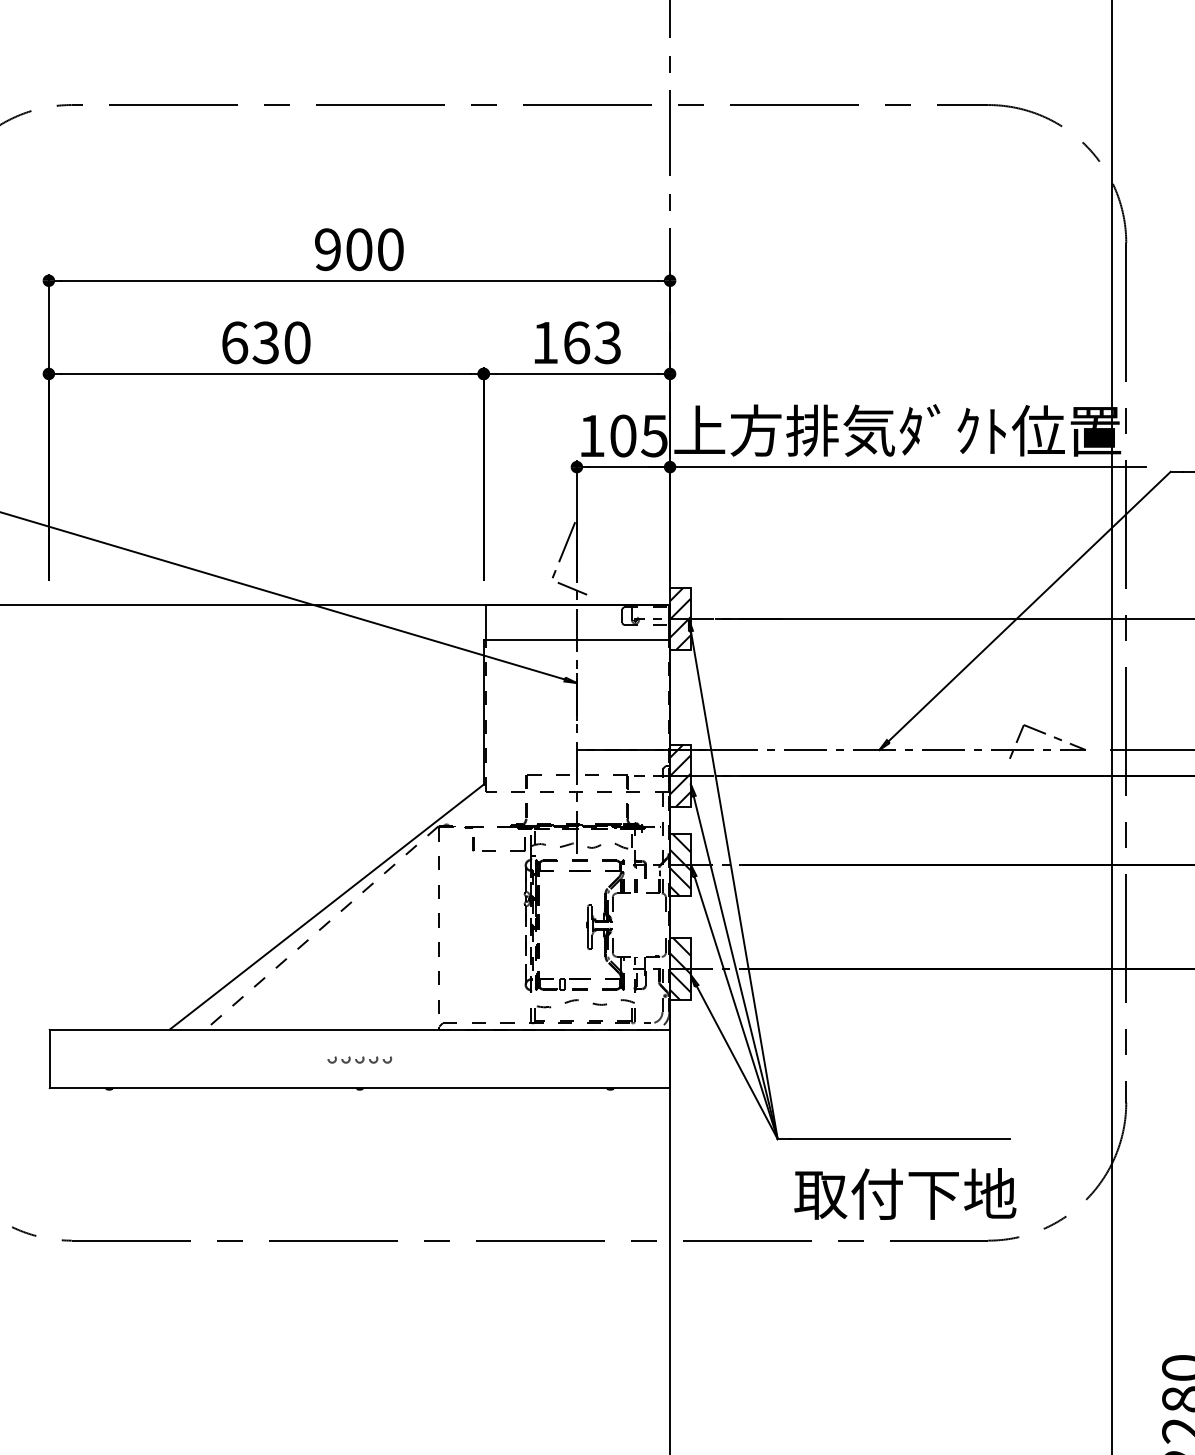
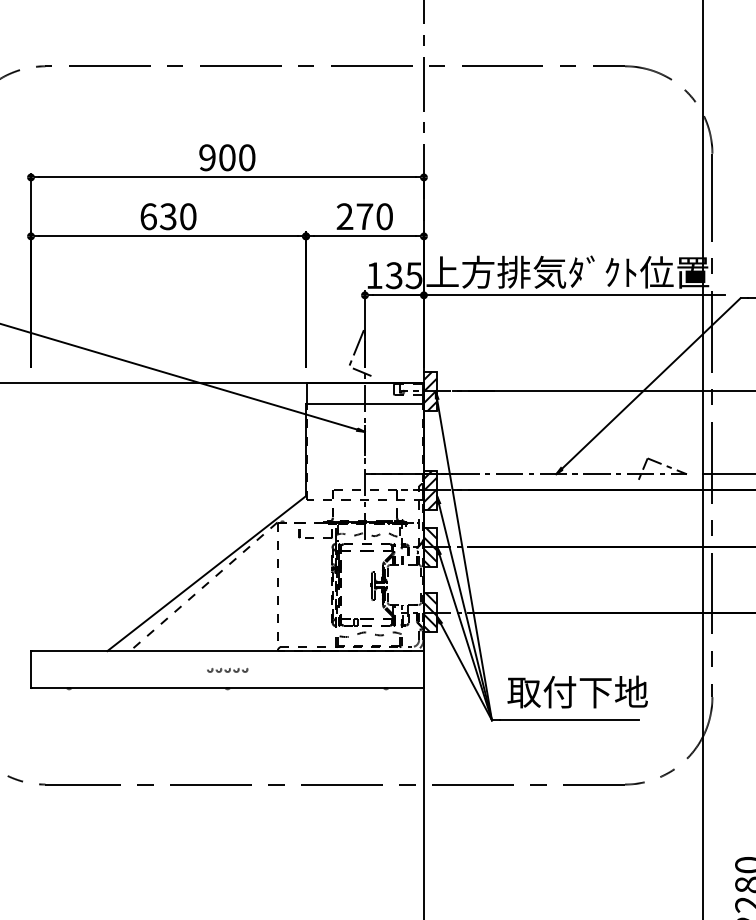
text: (576, 342) -> (364, 216), 163 -> 270
text: (622, 435) -> (393, 275), 105 -> 135
text: (905, 1193) -> (577, 691), moved

